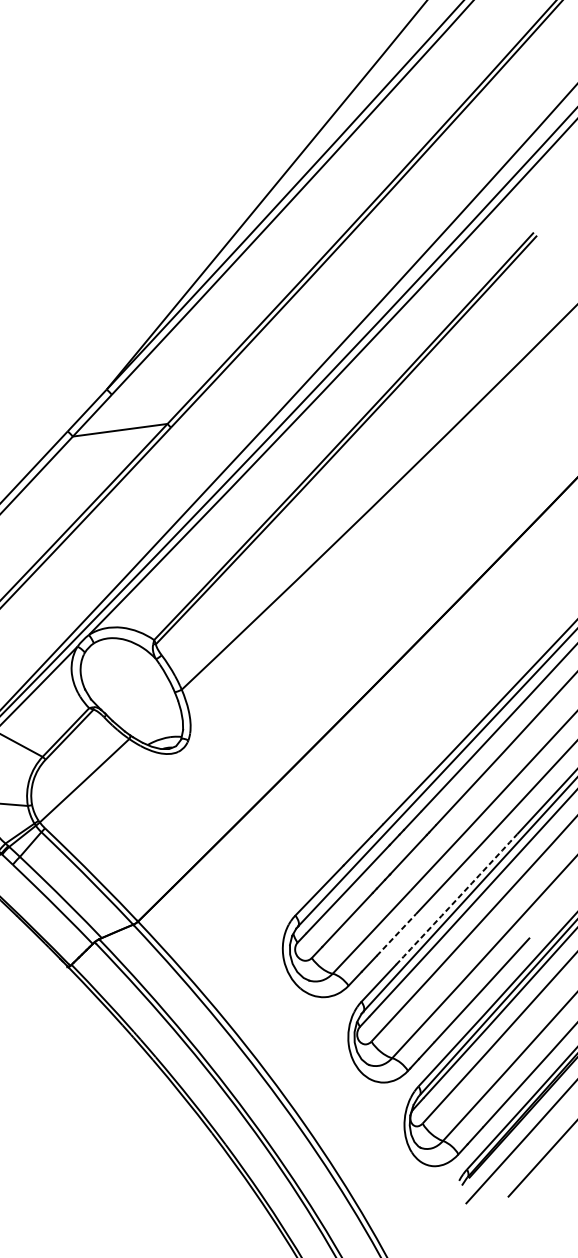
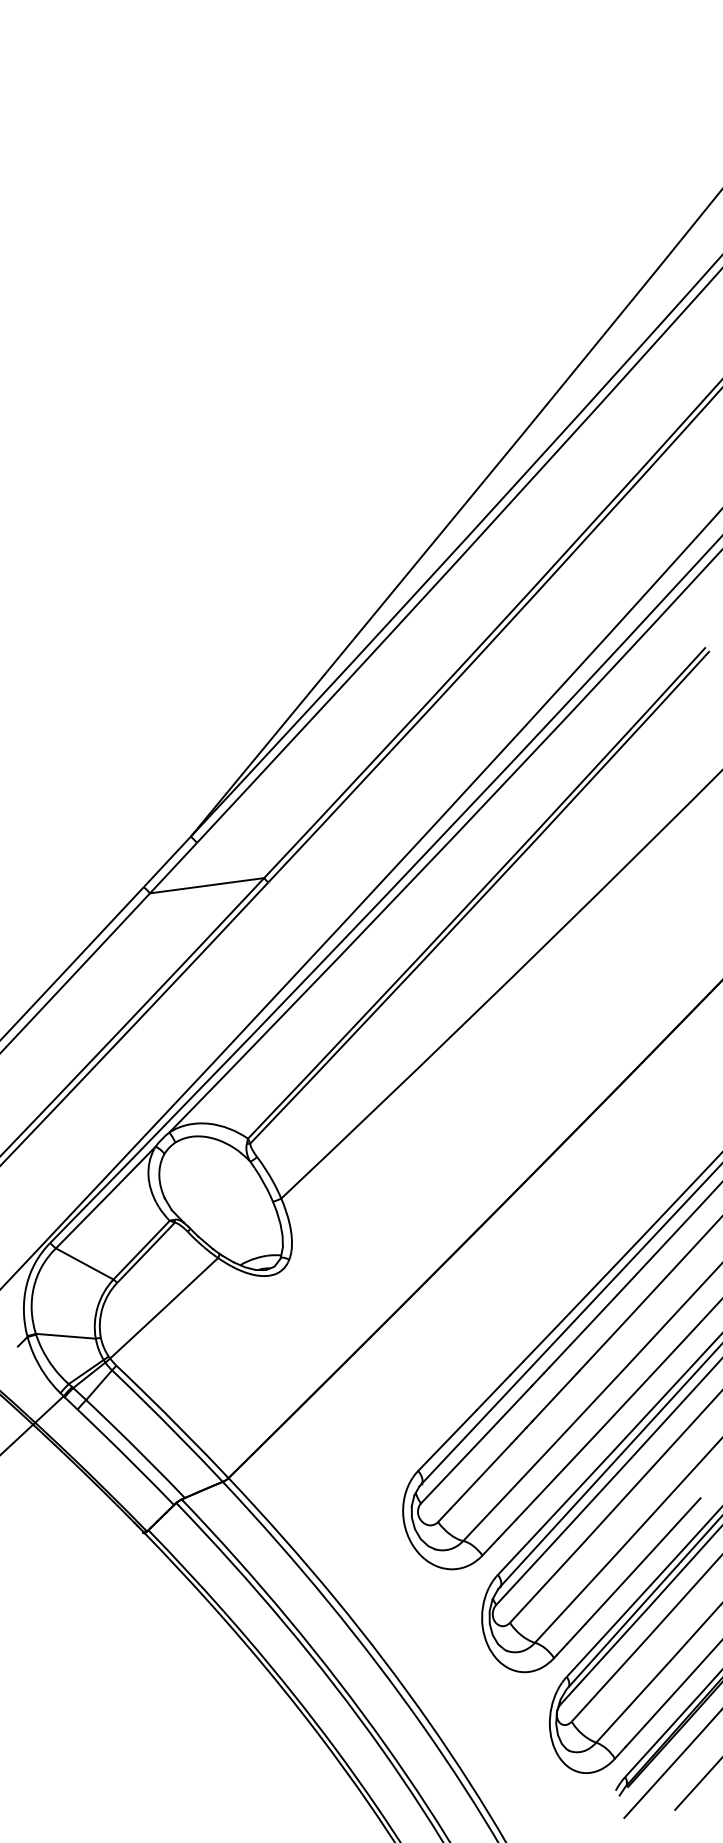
arc: (456, 899) -> (612, 1451), dashed -> solid
line: (396, 935) -> (540, 1494), dashed -> solid

